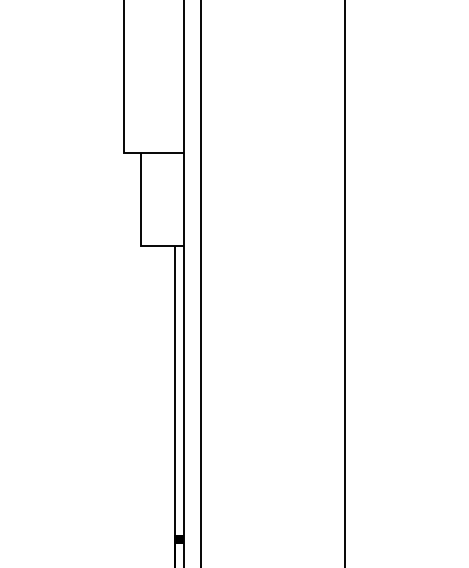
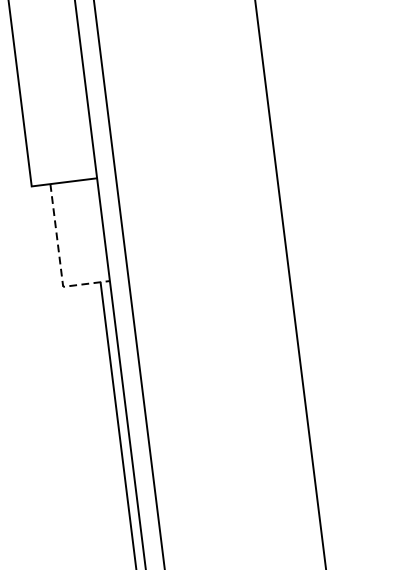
line: (141, 221) -> (60, 259), solid -> dashed

